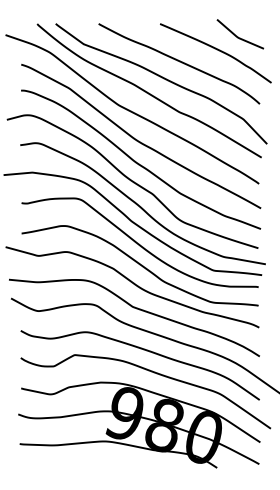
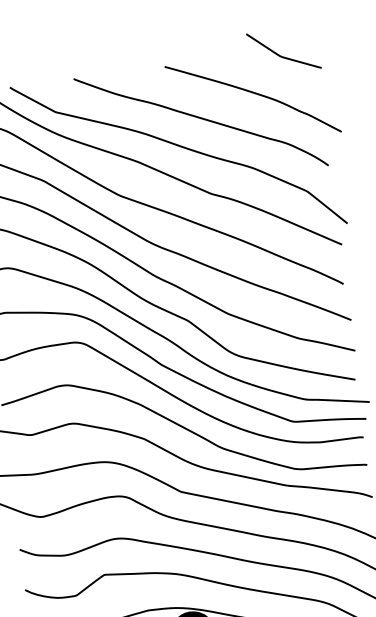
curve: (238, 36) -> (281, 54), moved

